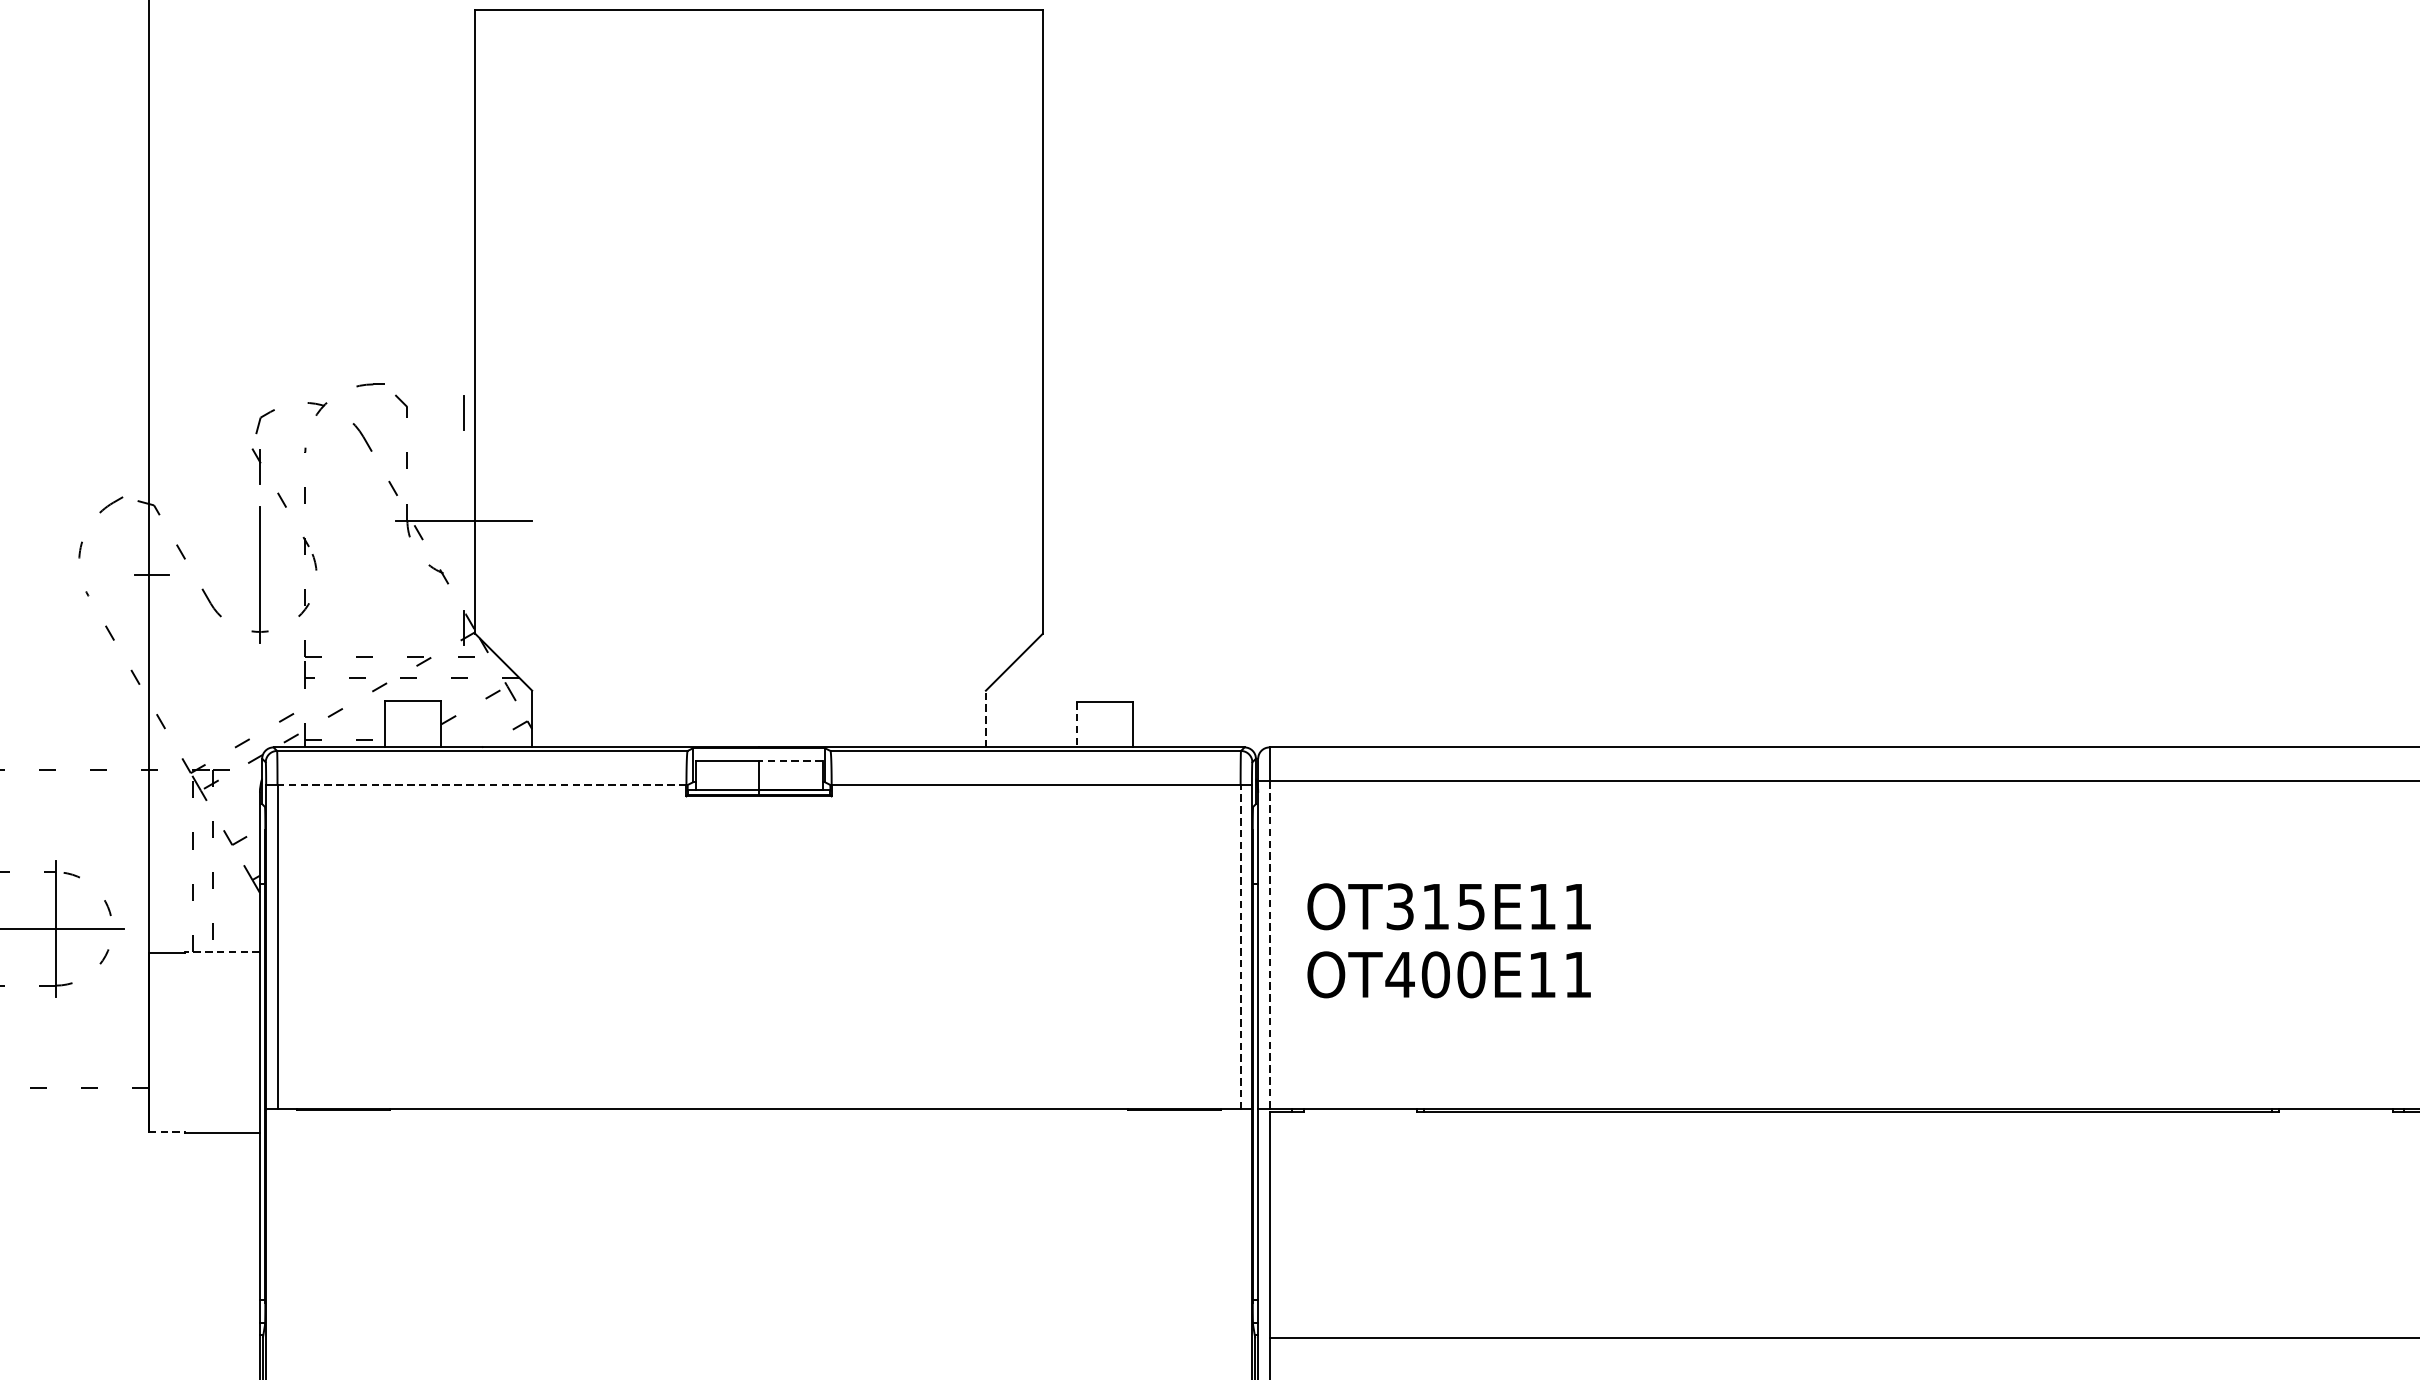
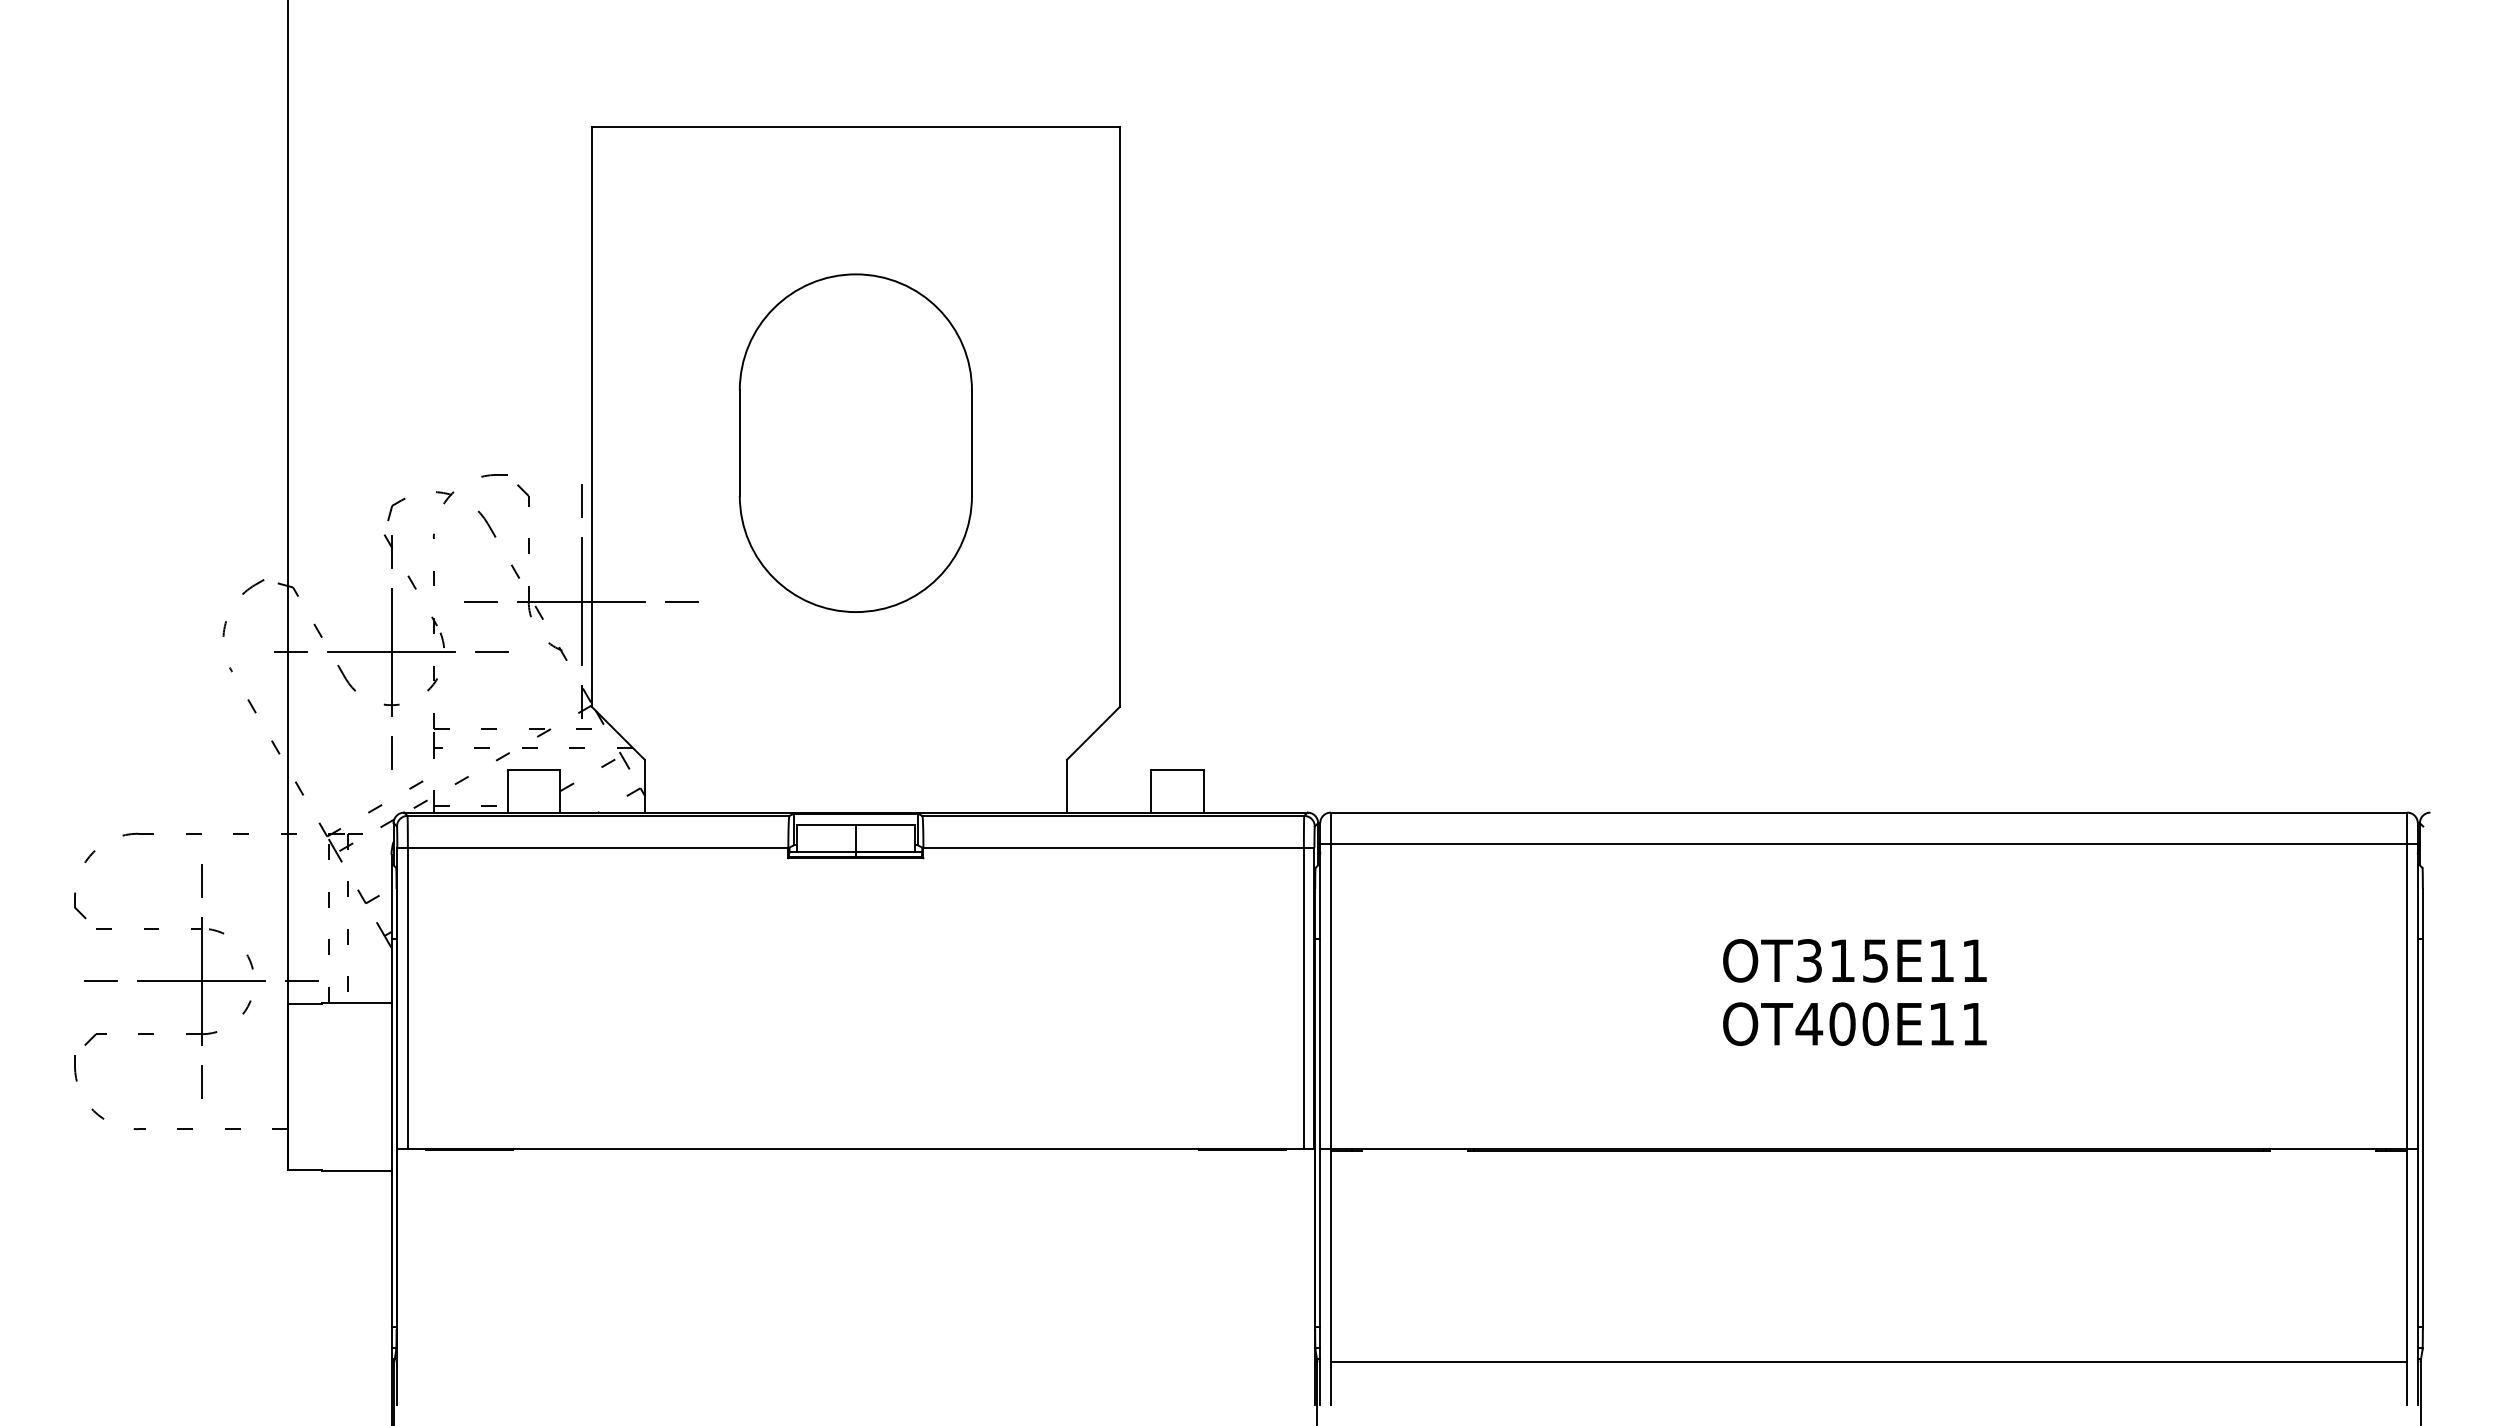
part: (758, 349) -> (855, 442), added
line: (356, 520) -> (481, 601), added
line: (464, 520) -> (581, 601), added
line: (571, 520) -> (681, 601), added
line: (367, 574) -> (491, 651), added
line: (259, 575) -> (391, 652), added
line: (259, 682) -> (391, 752), added
line: (985, 718) -> (1066, 785), dashed -> solid
line: (1076, 725) -> (1151, 792), dashed -> solid
line: (790, 760) -> (885, 824), dashed -> solid
line: (481, 784) -> (597, 847), dashed -> solid
line: (55, 821) -> (201, 881), added
line: (163, 928) -> (301, 981), added
text: (1448, 940) -> (1854, 992), moved
line: (1269, 946) -> (1330, 997), dashed -> solid
line: (1240, 947) -> (1303, 998), dashed -> solid
line: (222, 951) -> (356, 1002), dashed -> solid
line: (55, 1036) -> (201, 1081), added
line: (167, 1132) -> (305, 1170), dashed -> solid

